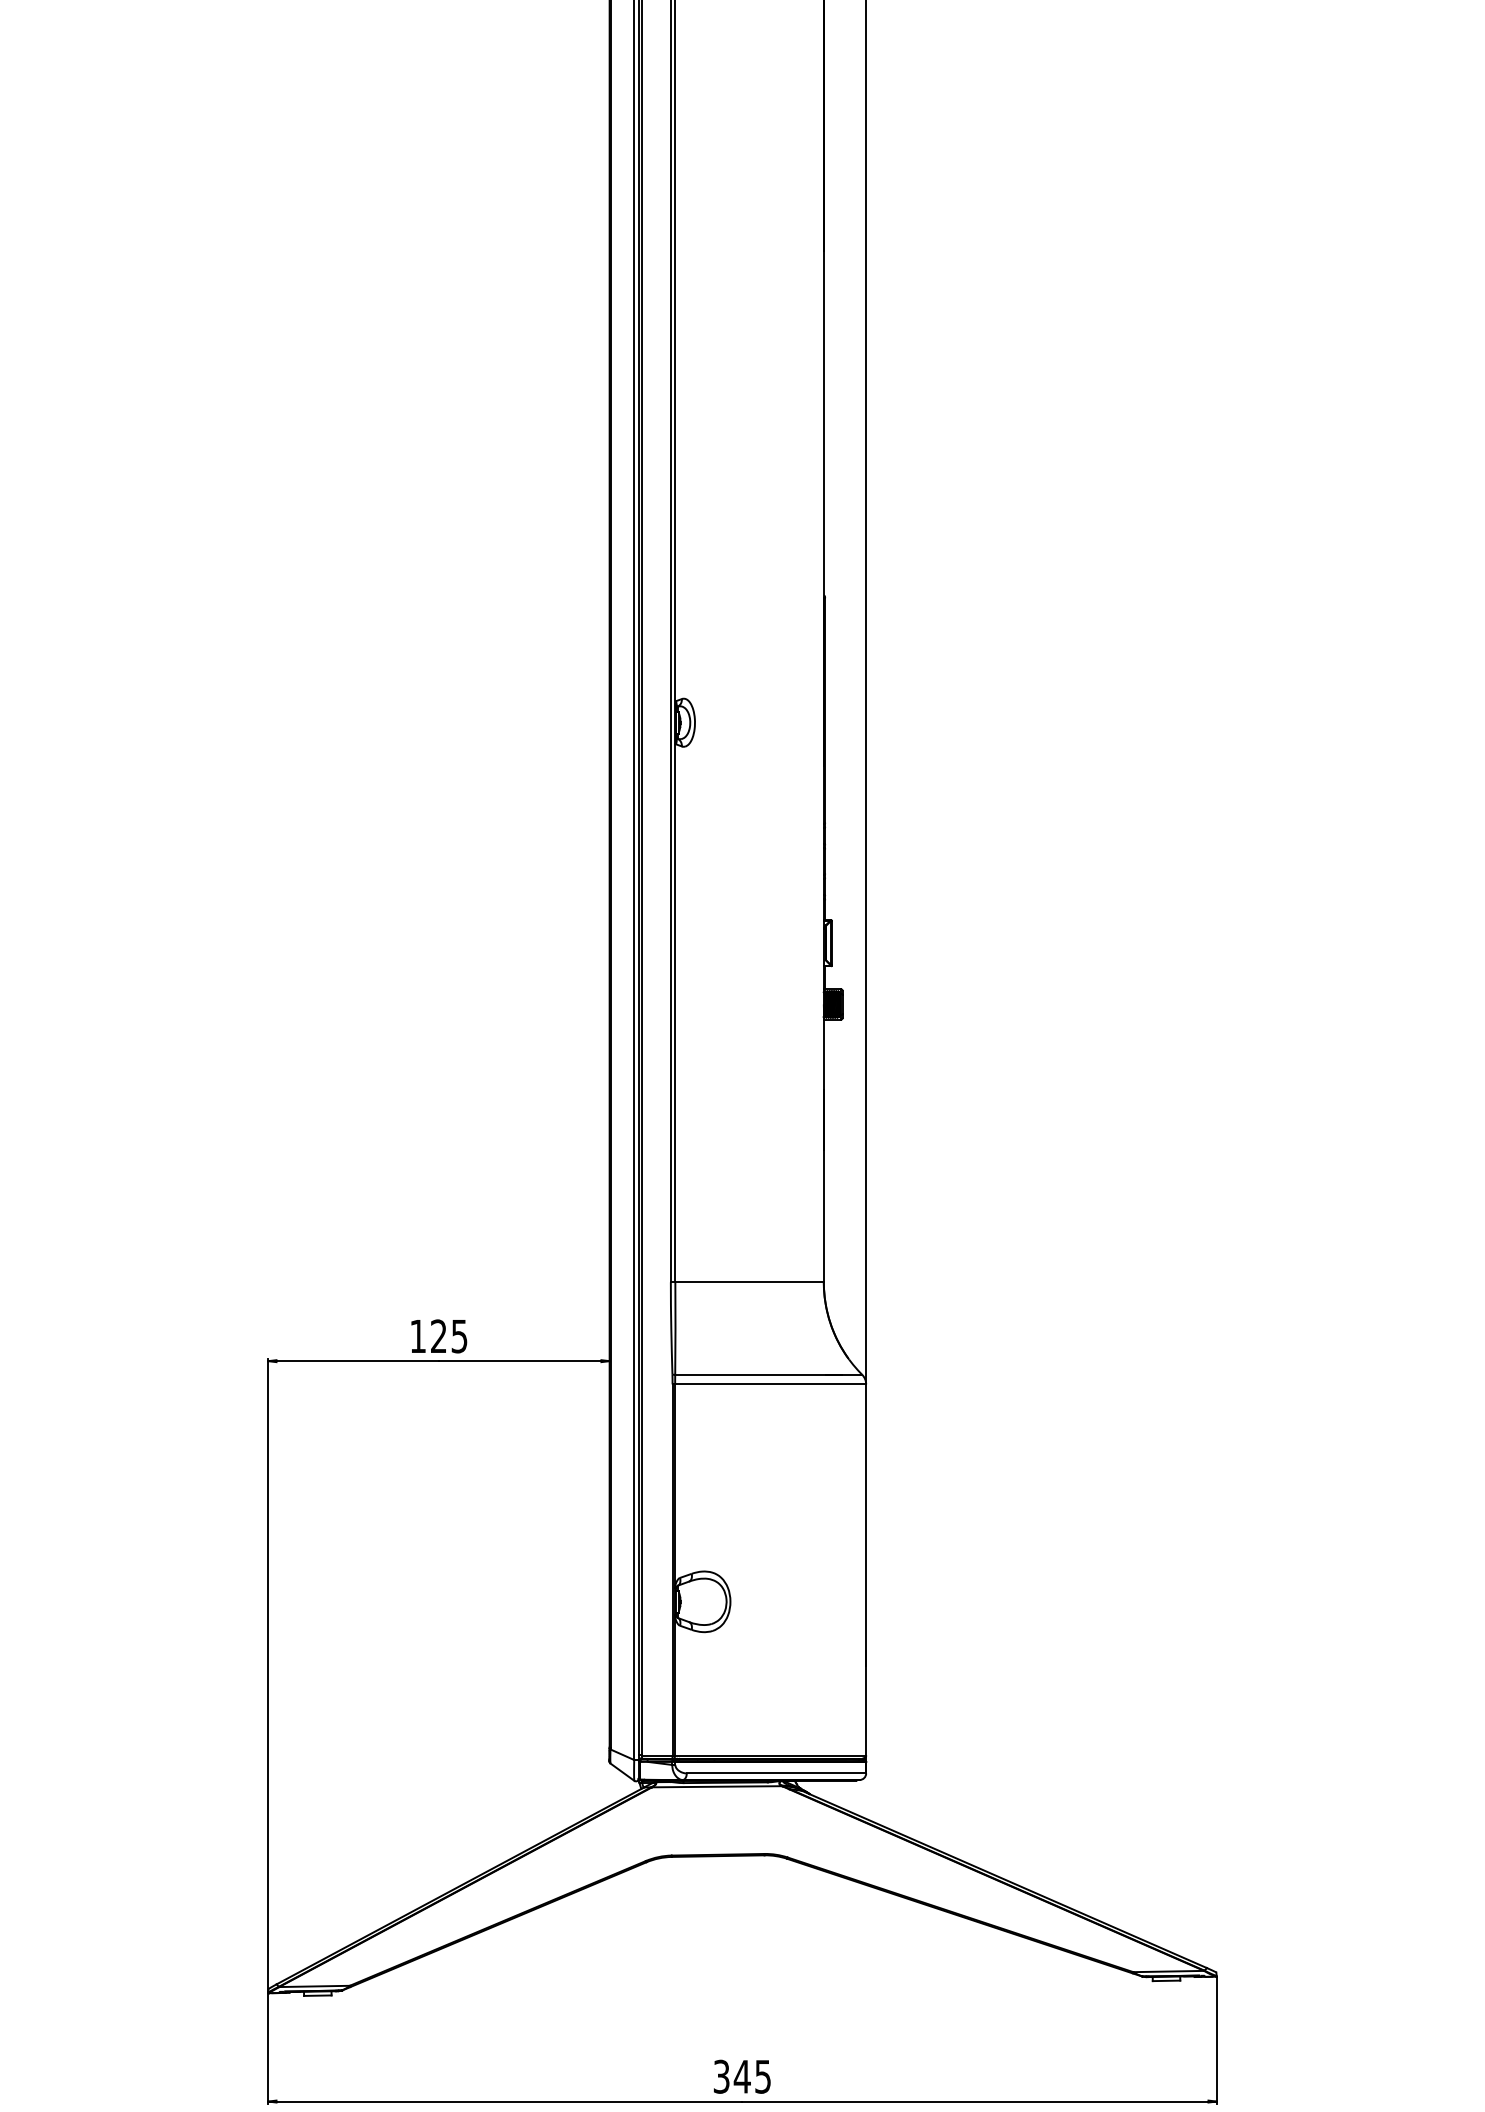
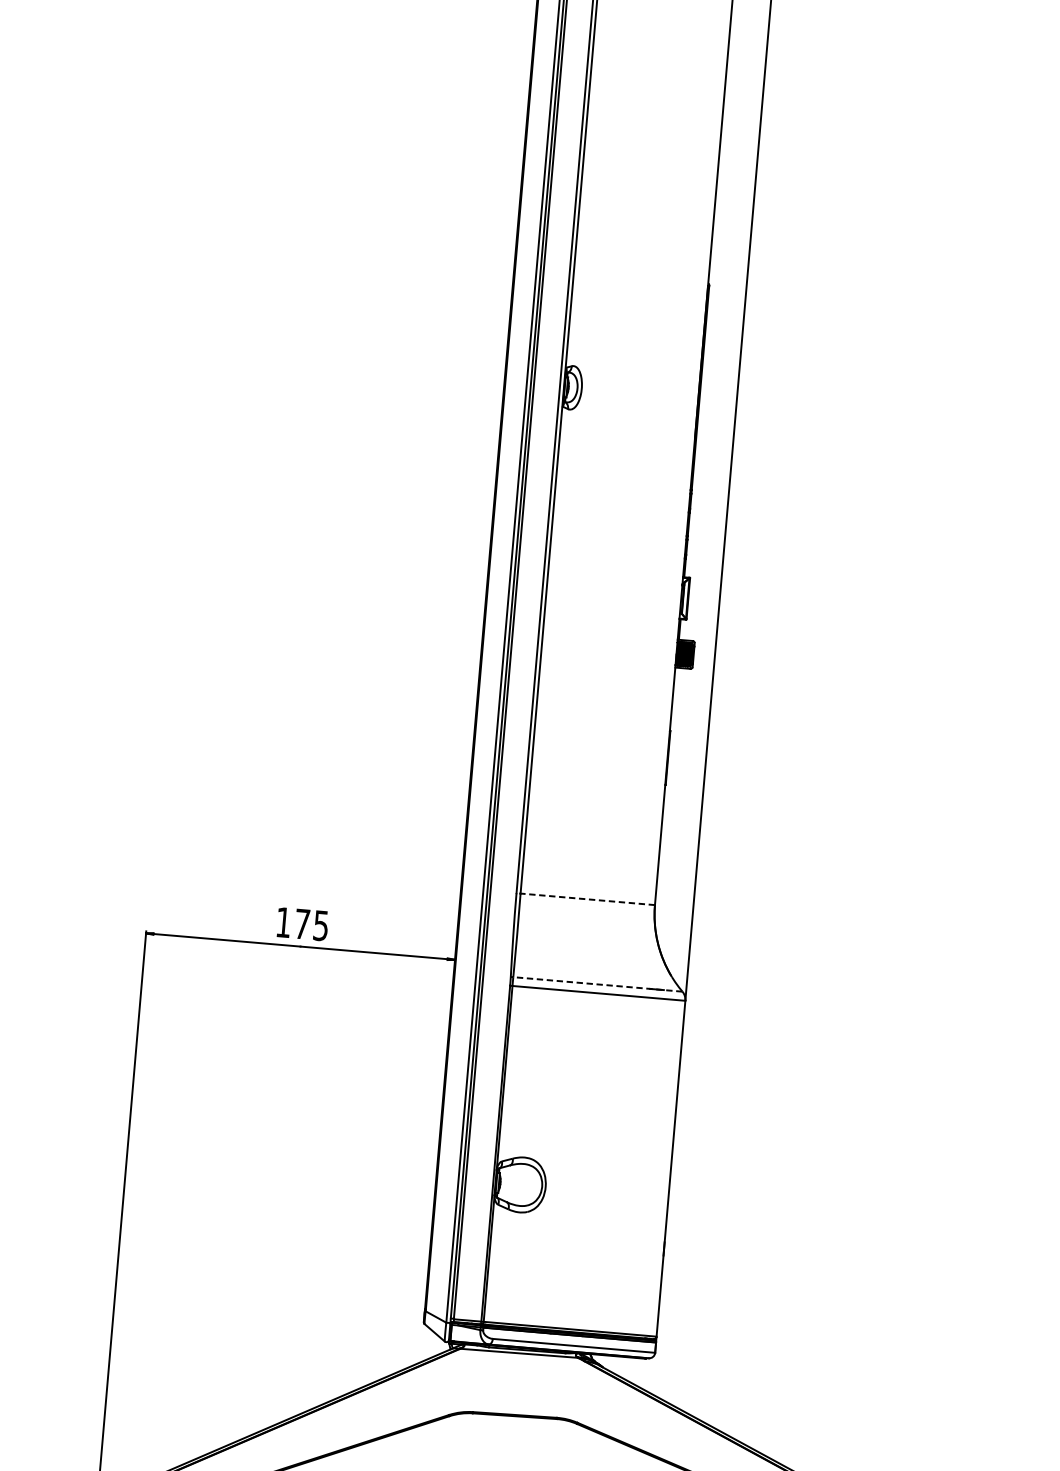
line: (746, 1282) -> (584, 899), solid -> dashed
text: (438, 1335) -> (302, 923), 125 -> 175
line: (768, 1374) -> (597, 984), solid -> dashed

